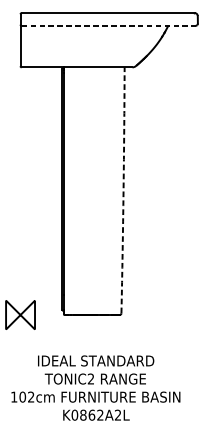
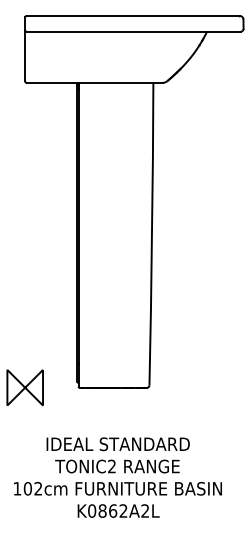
line: (109, 25) -> (134, 31), dashed -> solid
arc: (123, 190) -> (152, 234), dashed -> solid

